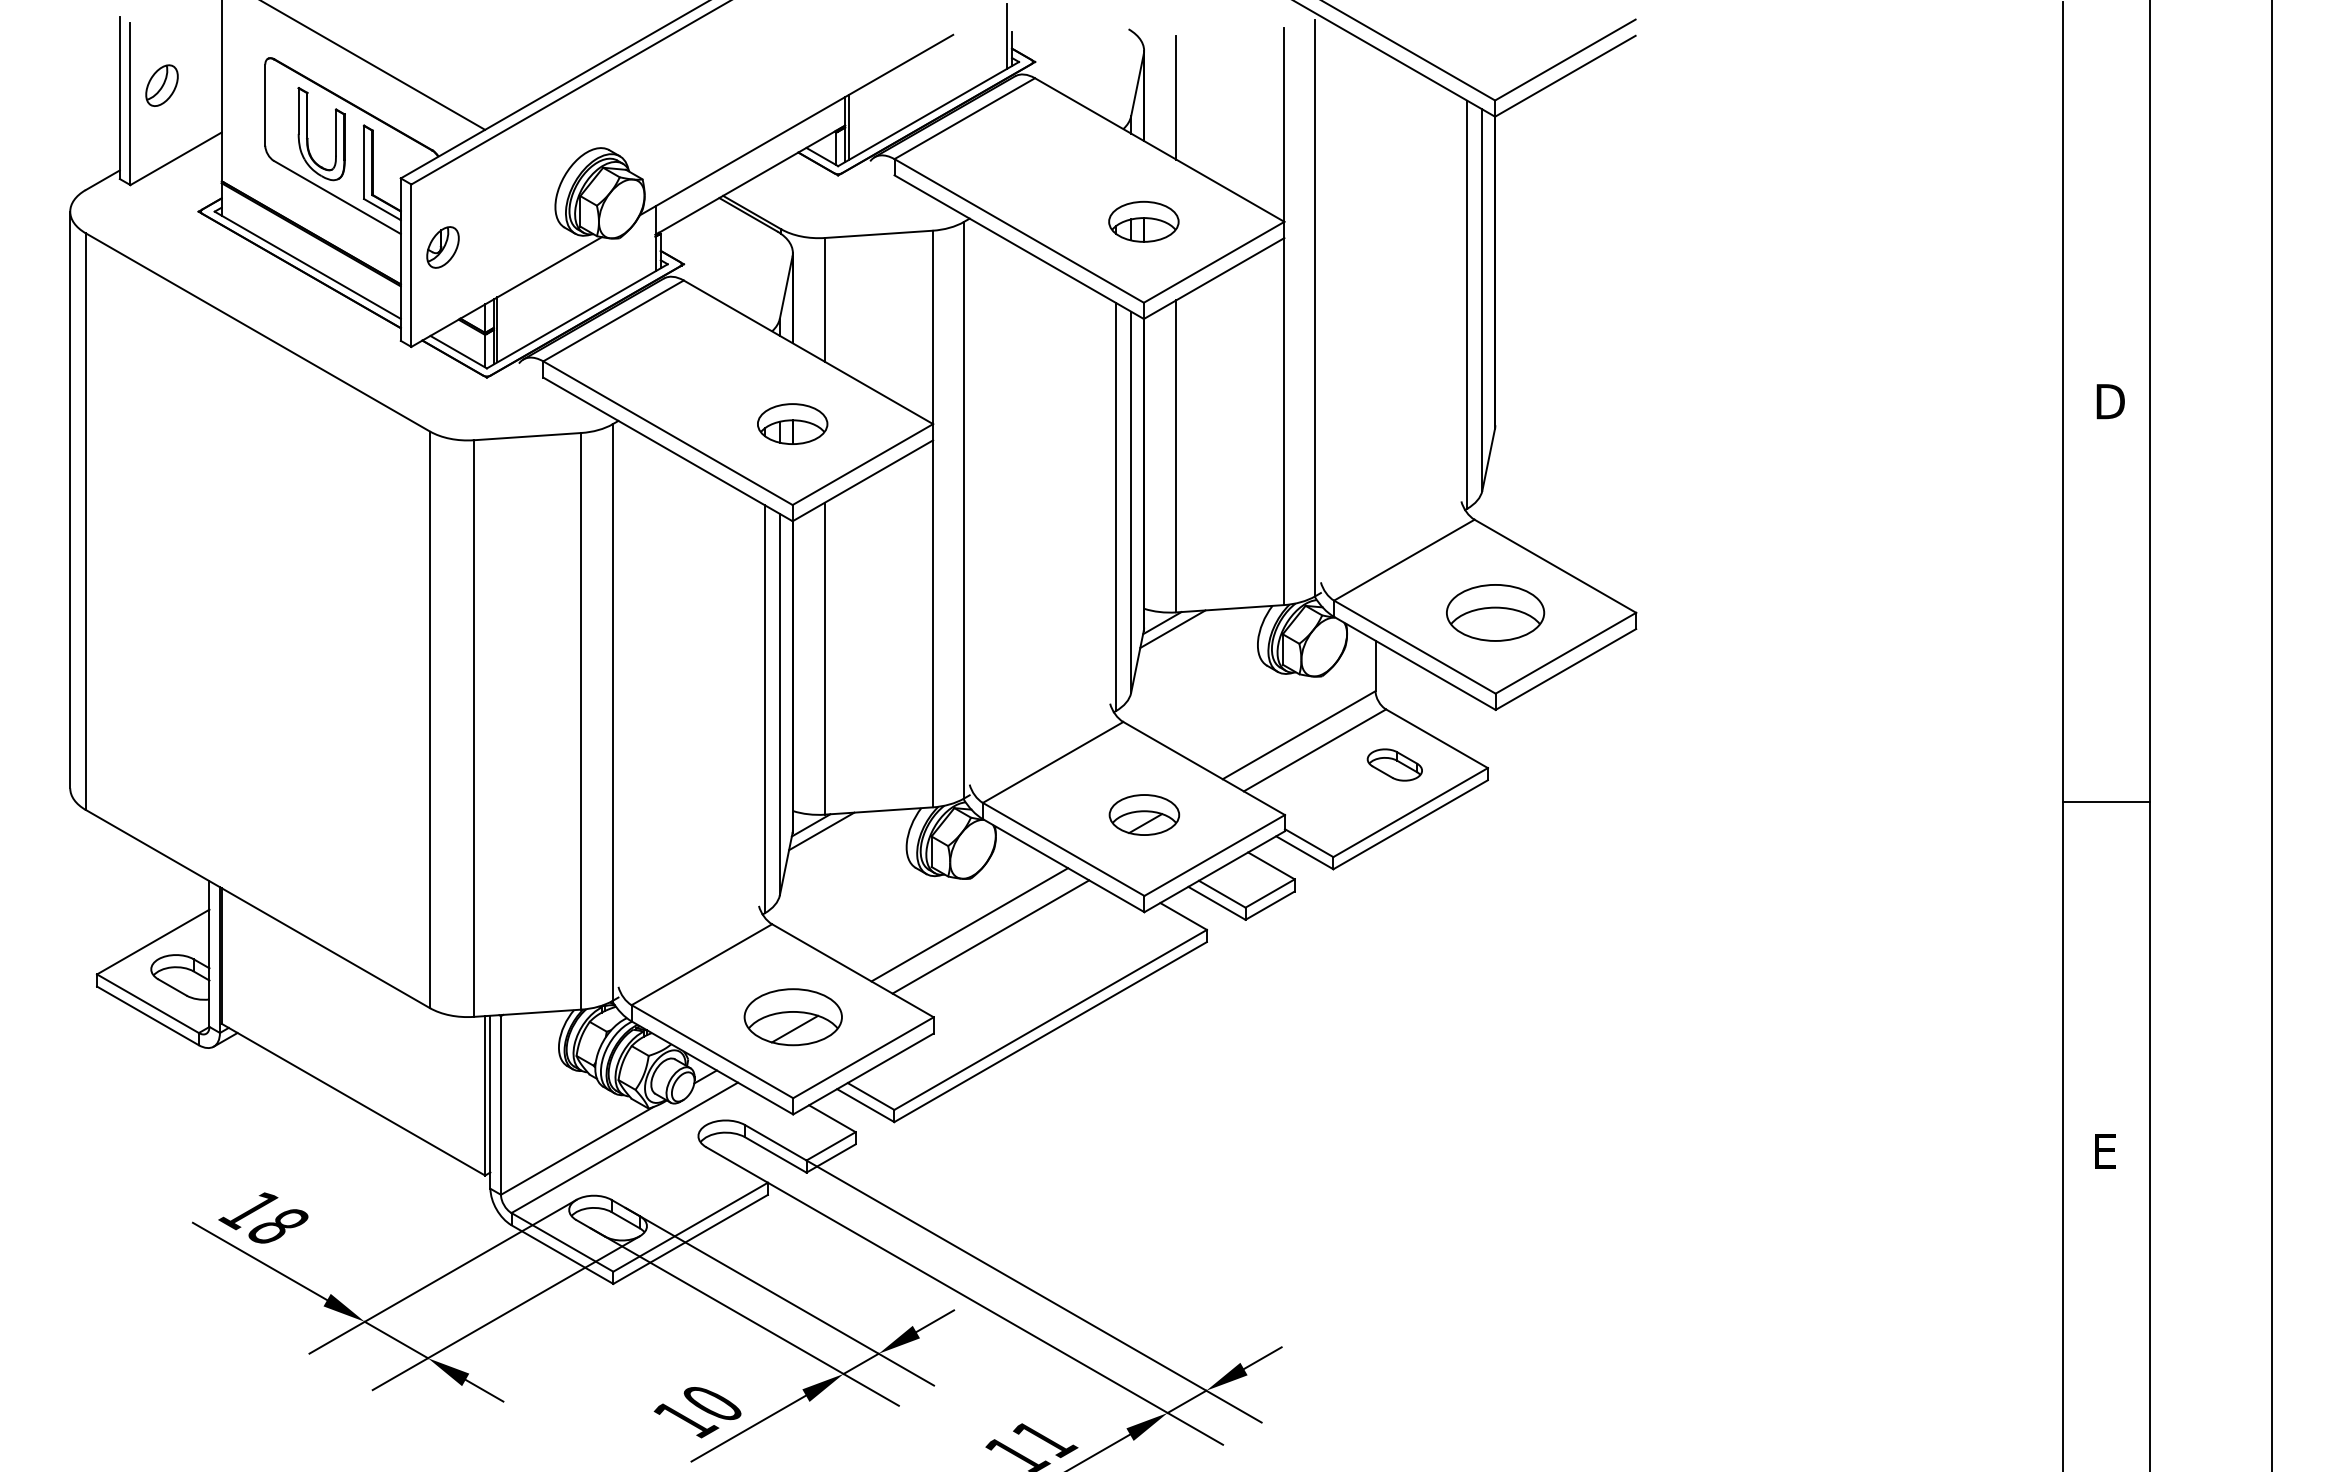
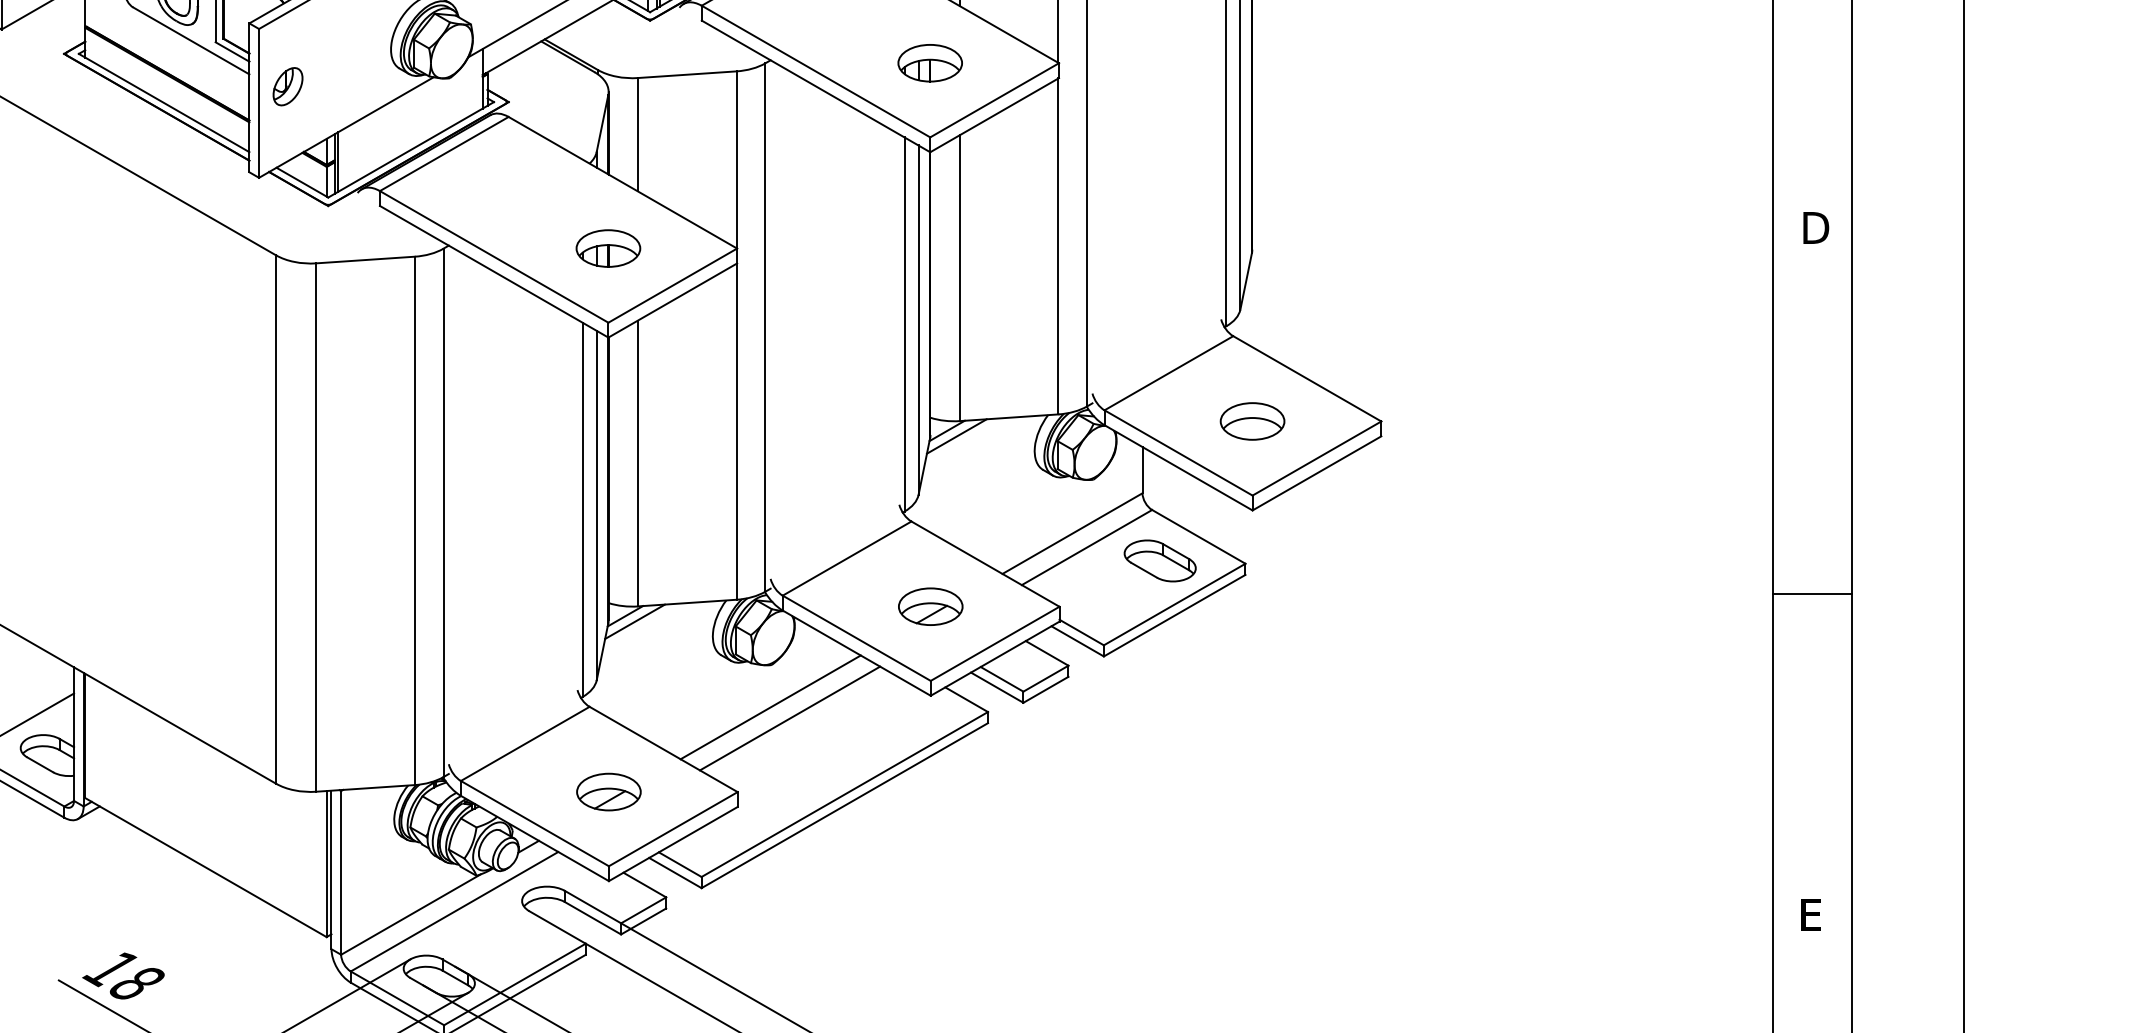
part: (1495, 612) -> (1252, 421), size x0.71
part: (1394, 764) -> (1159, 560), size x1.43
part: (792, 1017) -> (608, 792), size x0.71

